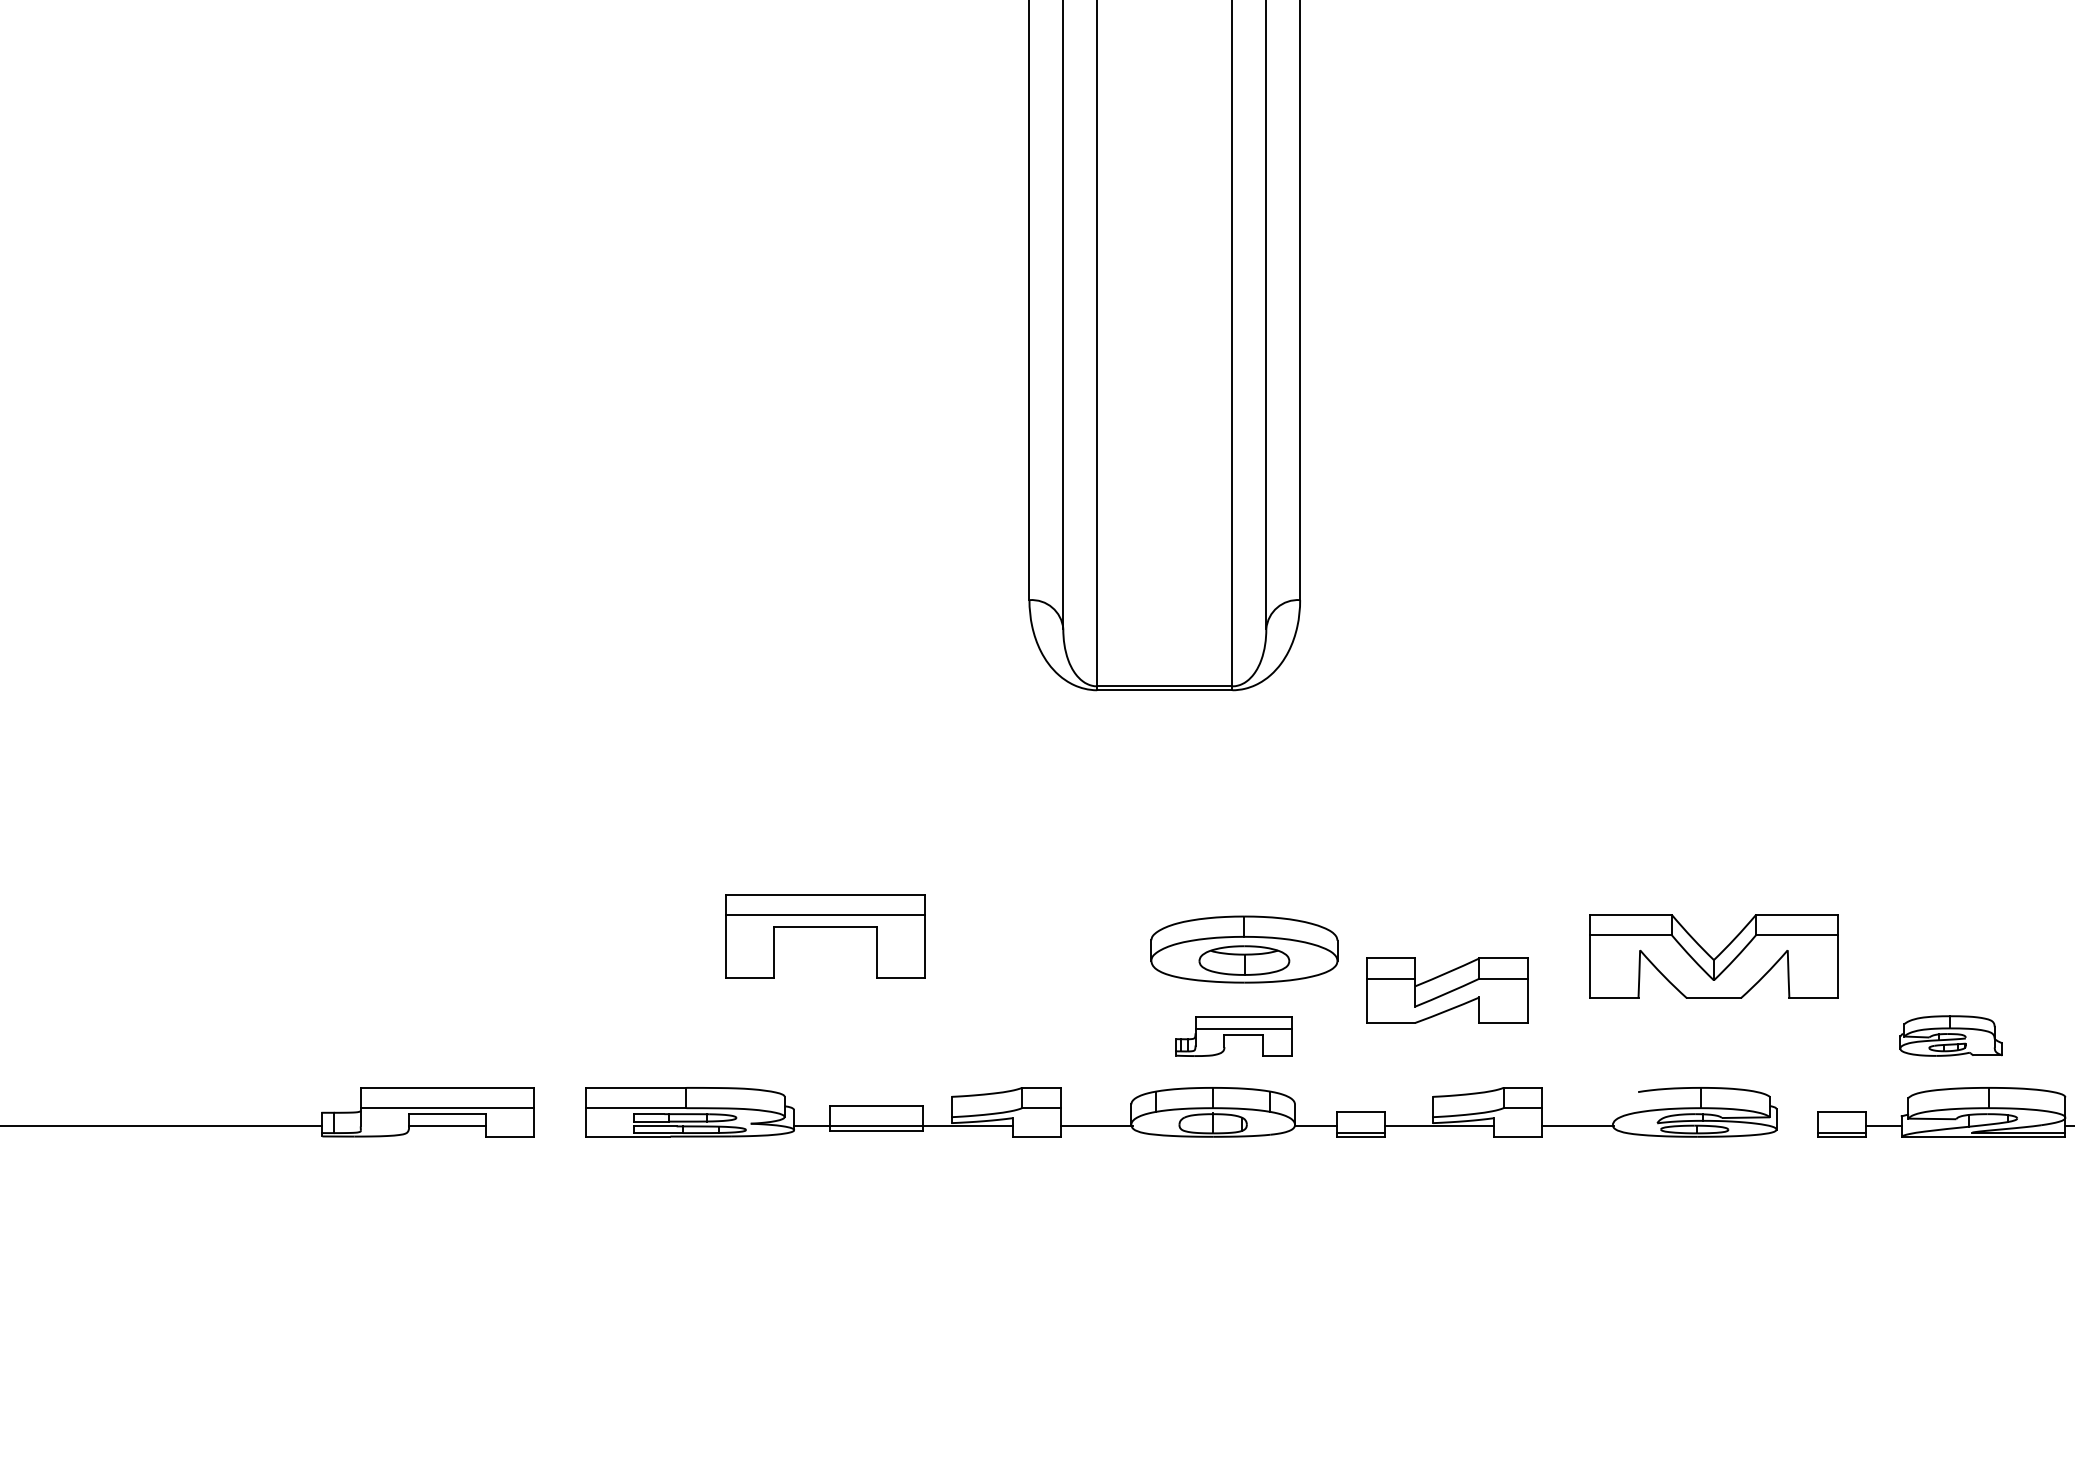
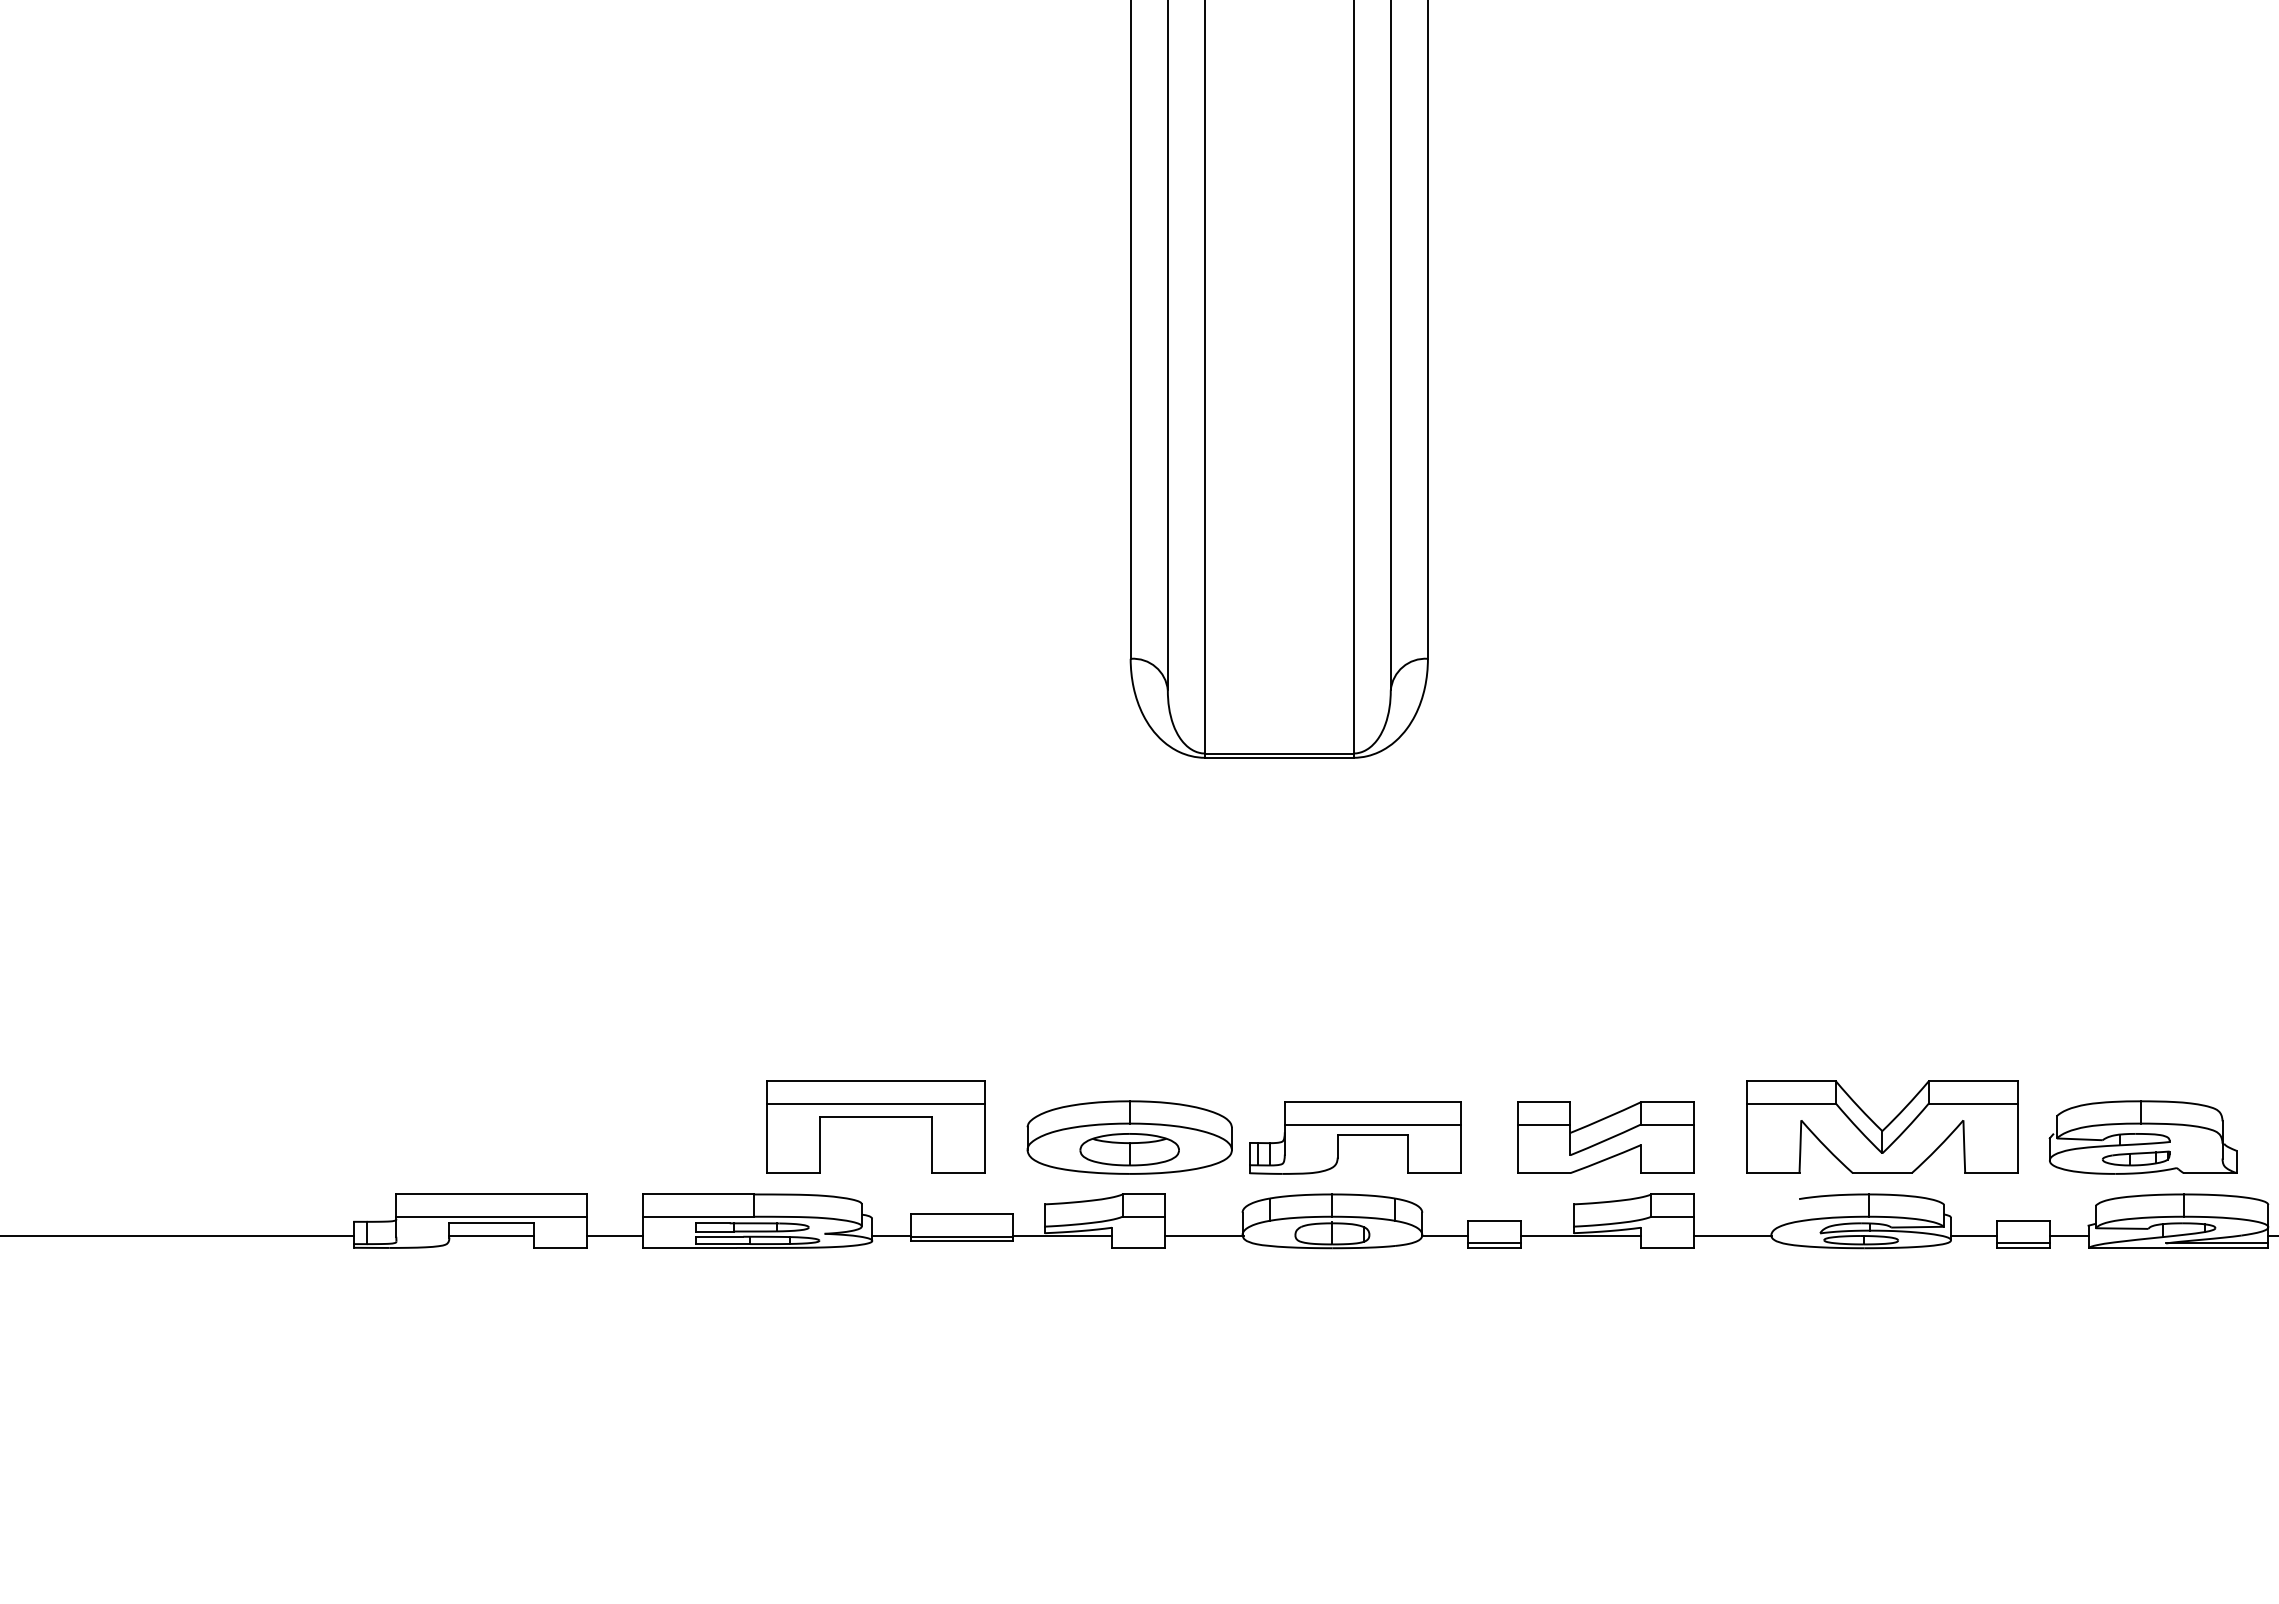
part: (825, 927) -> (875, 1117), moved
part: (1244, 949) -> (1129, 1137), moved
part: (1714, 955) -> (1882, 1126), moved
part: (1447, 990) -> (1605, 1137), moved
part: (1234, 1036) -> (1355, 1137), size x1.67
part: (1950, 1036) -> (2142, 1137), size x1.67
line: (559, 1126) -> (614, 1236), added
line: (1796, 1126) -> (1973, 1236), added

